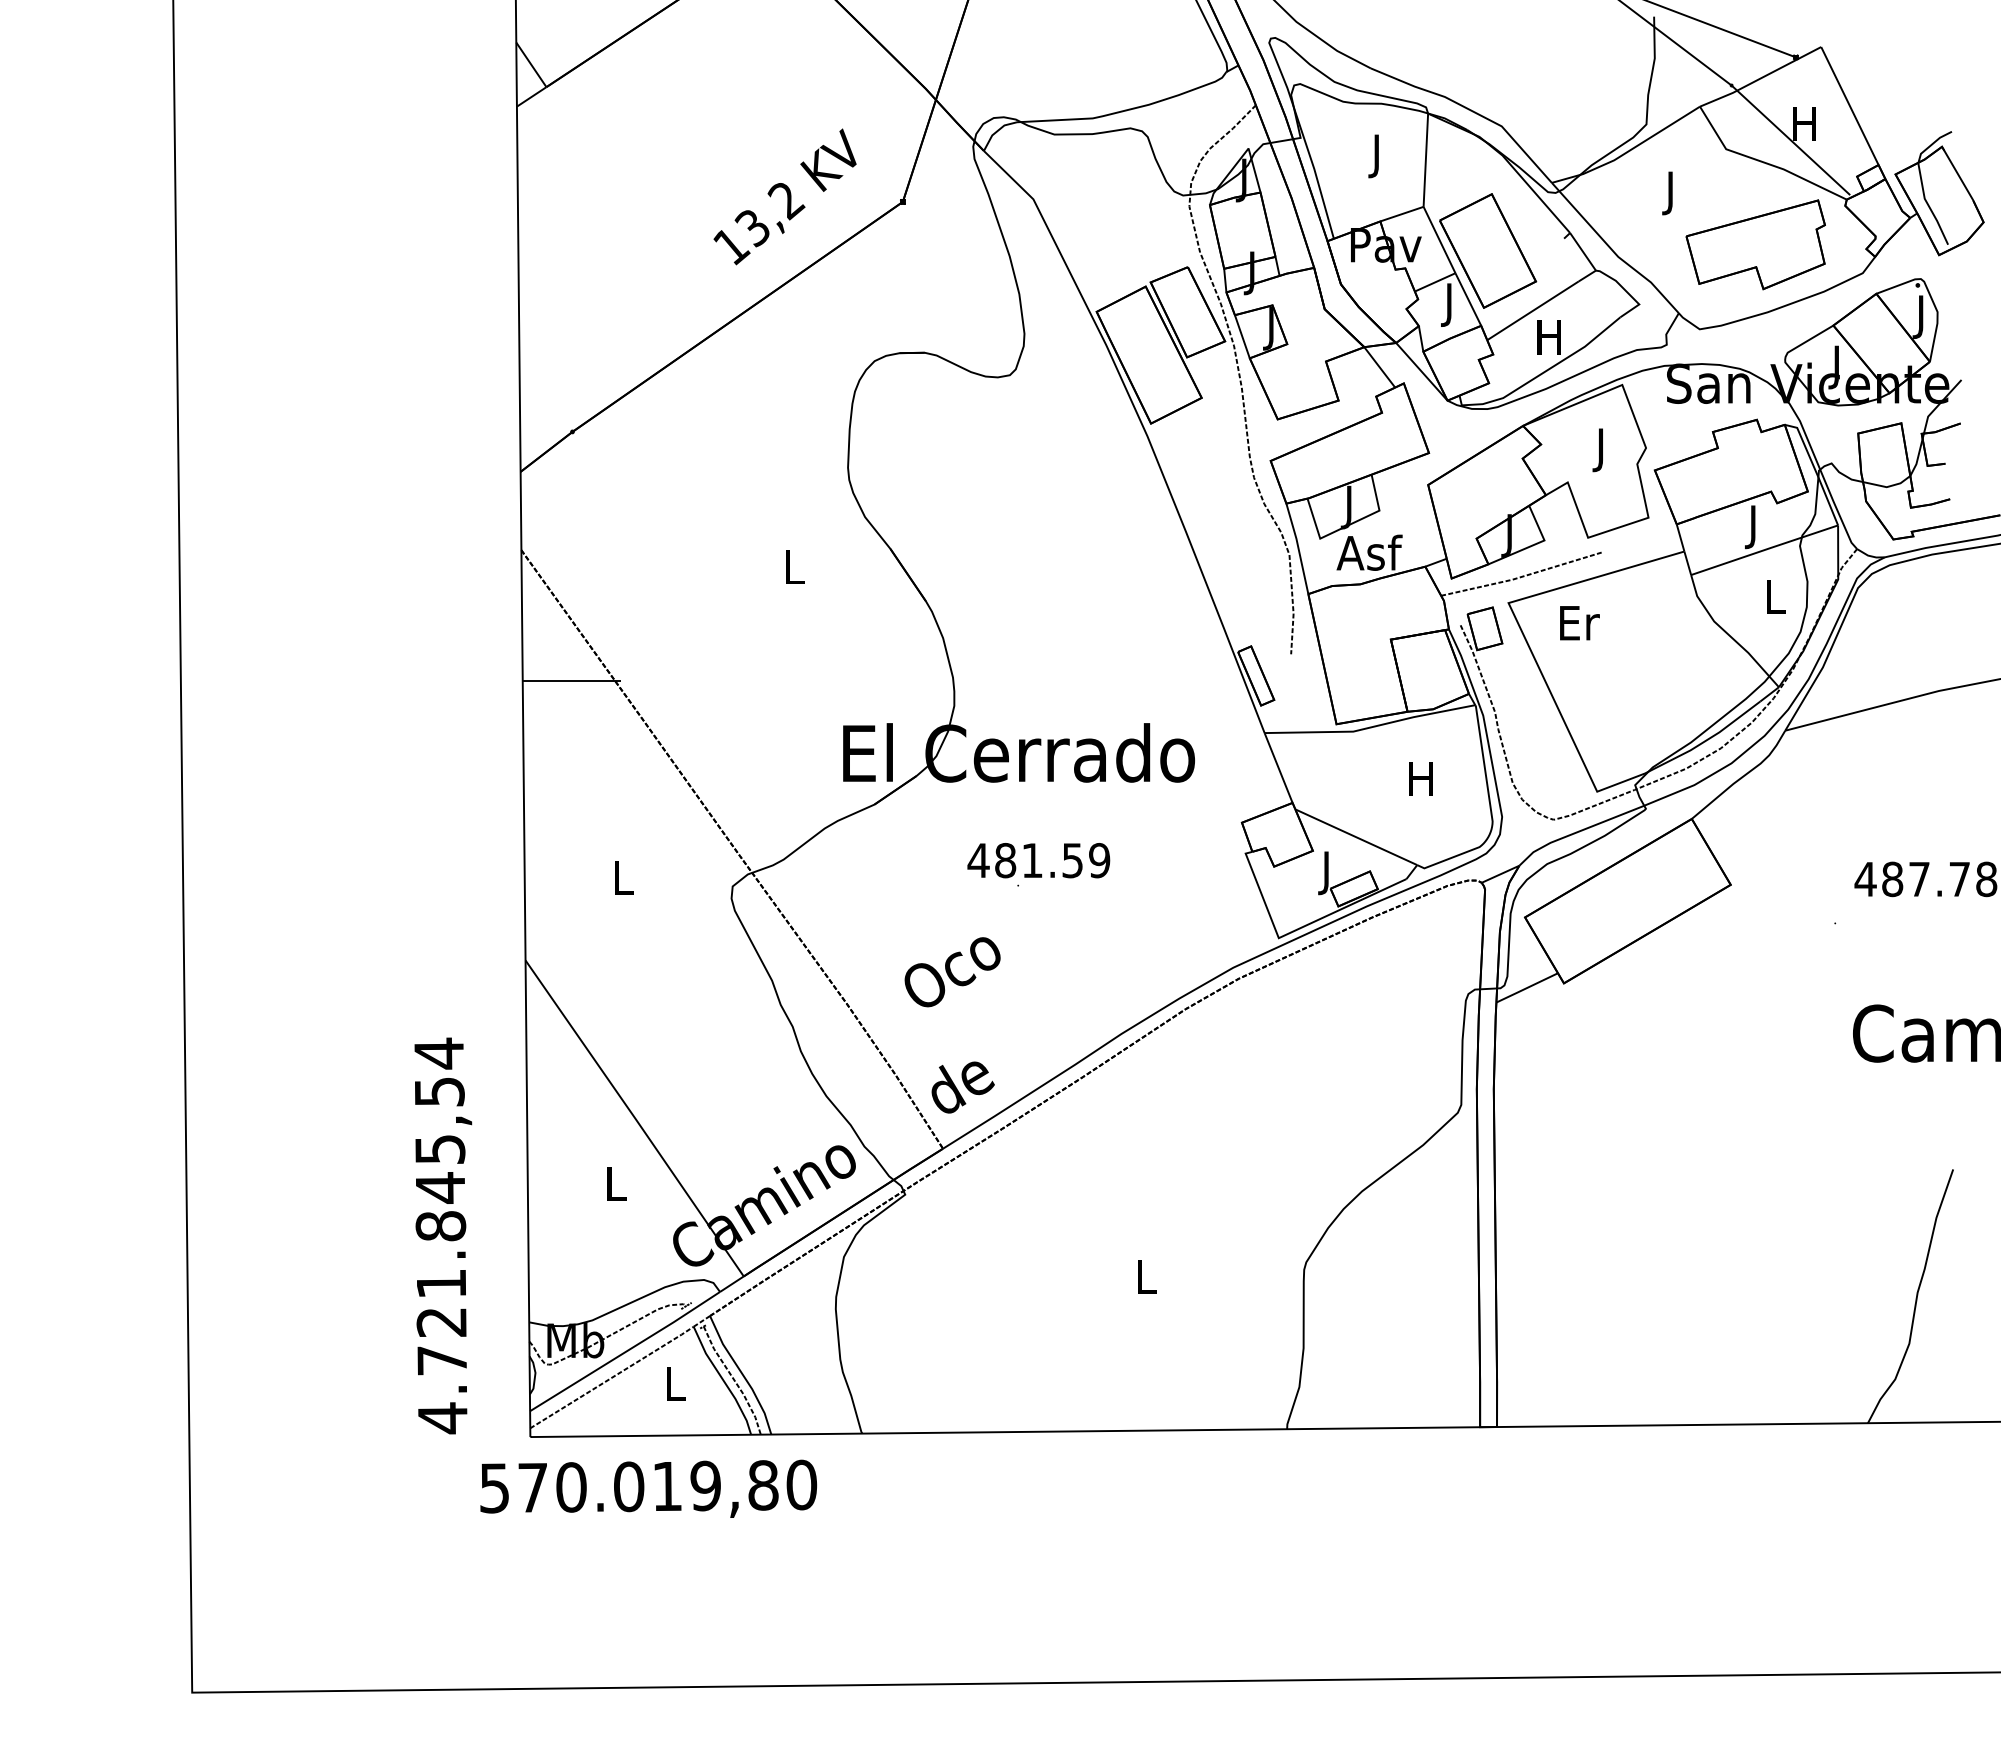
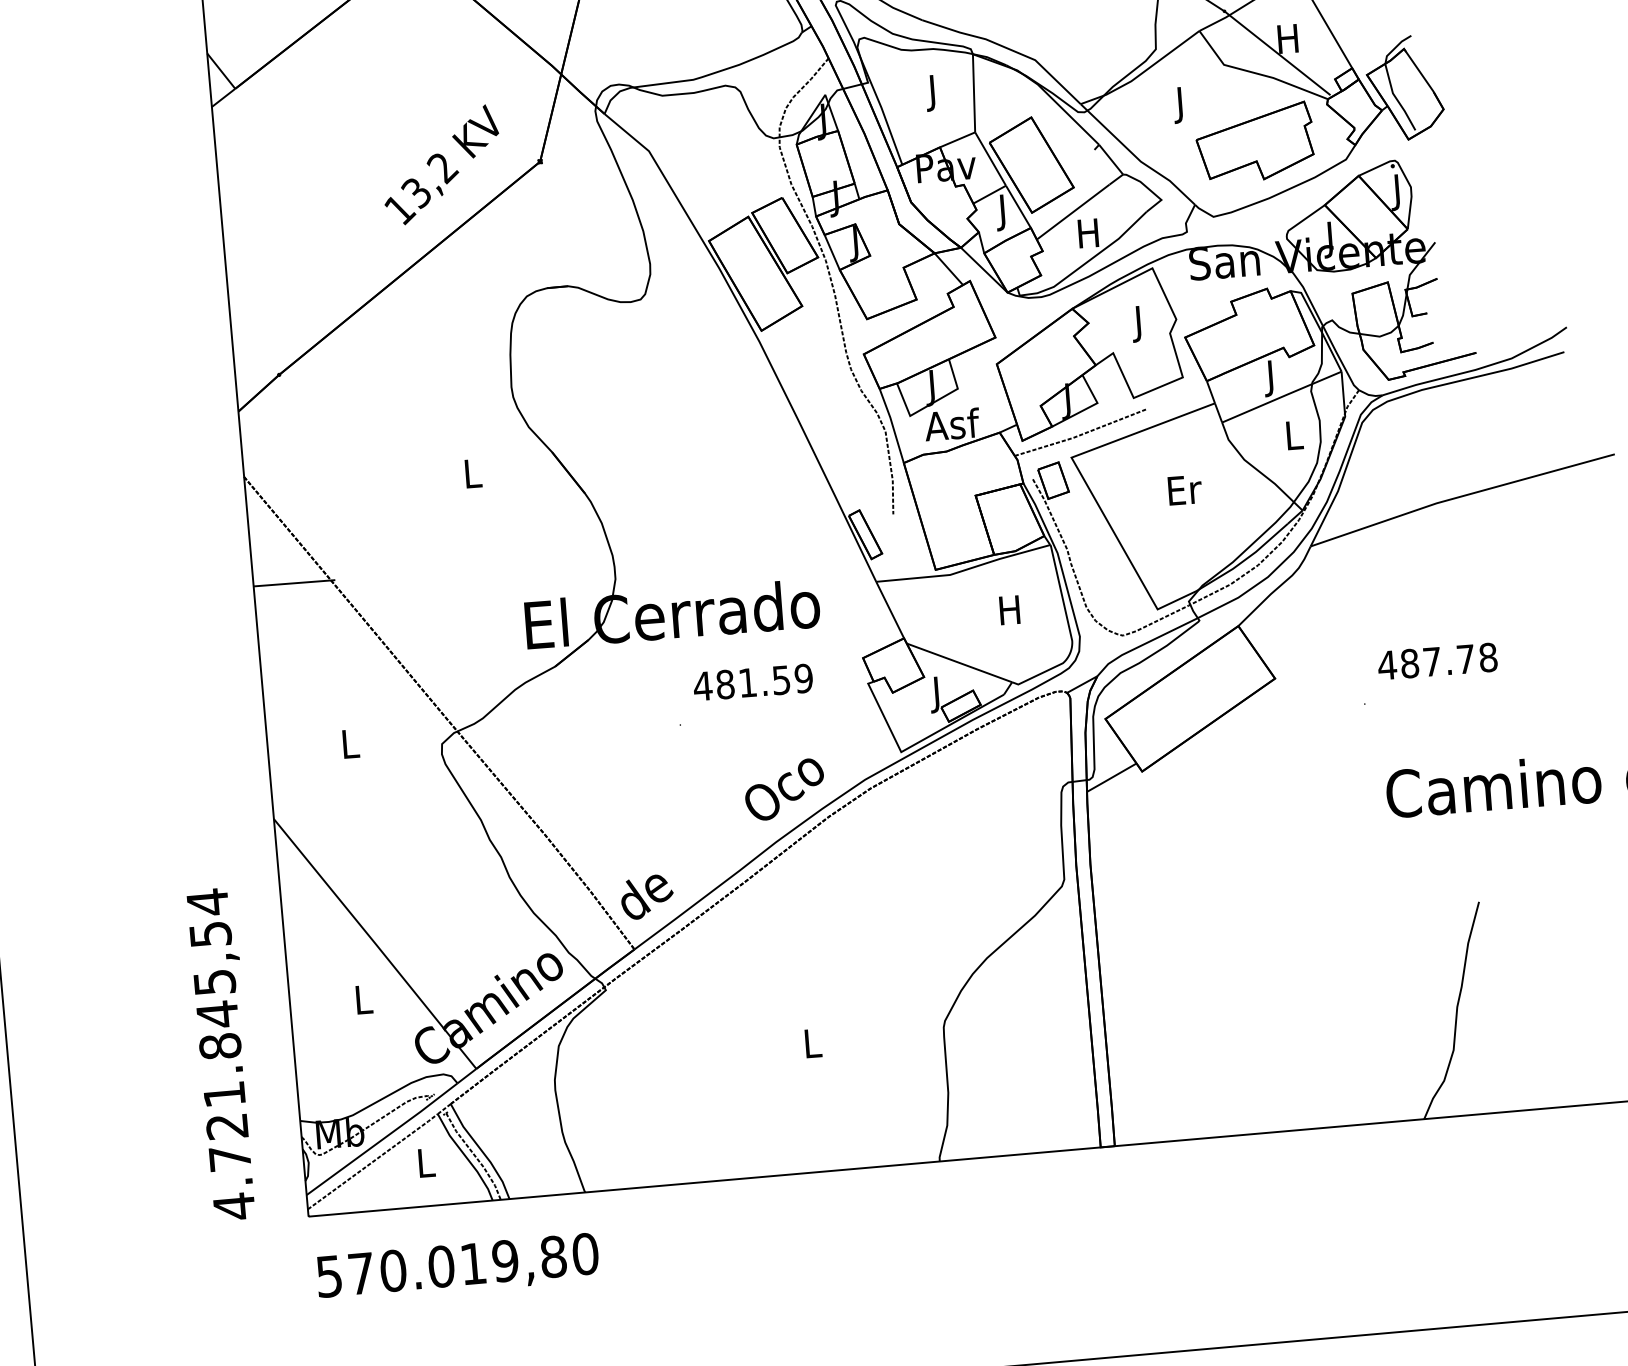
text: (1579, 623) -> (1184, 490), moved
text: (1038, 860) -> (752, 682), moved
text: (952, 972) -> (784, 789), moved
text: (648, 1488) -> (457, 1266), moved

